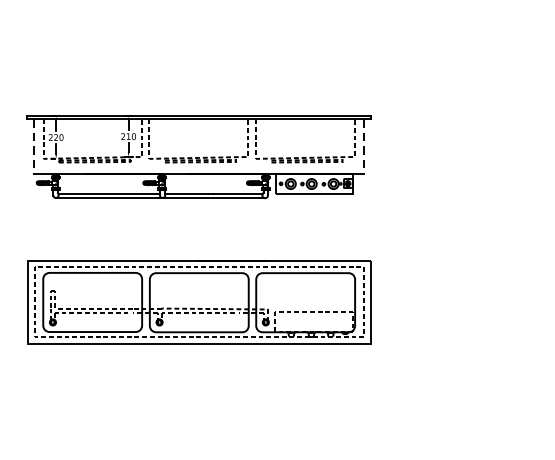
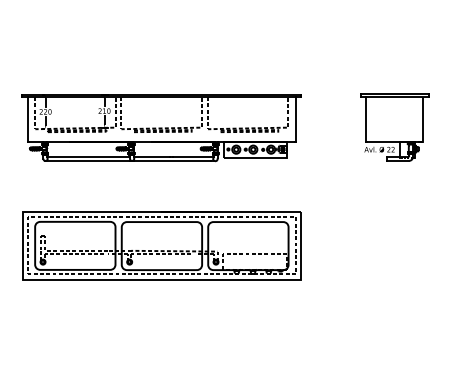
line: (33, 146) -> (27, 119), dashed -> solid
line: (363, 146) -> (295, 119), dashed -> solid
part: (485, 156) -> (394, 127), added

